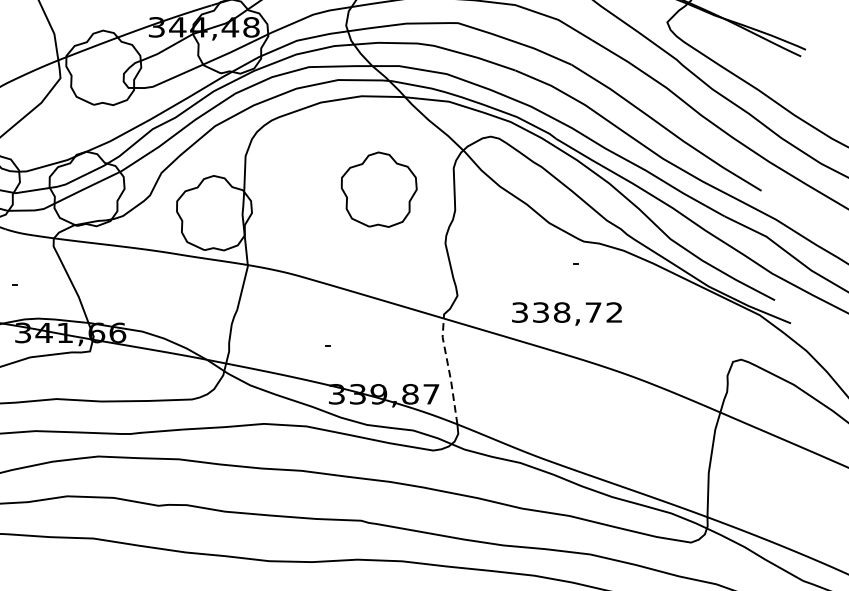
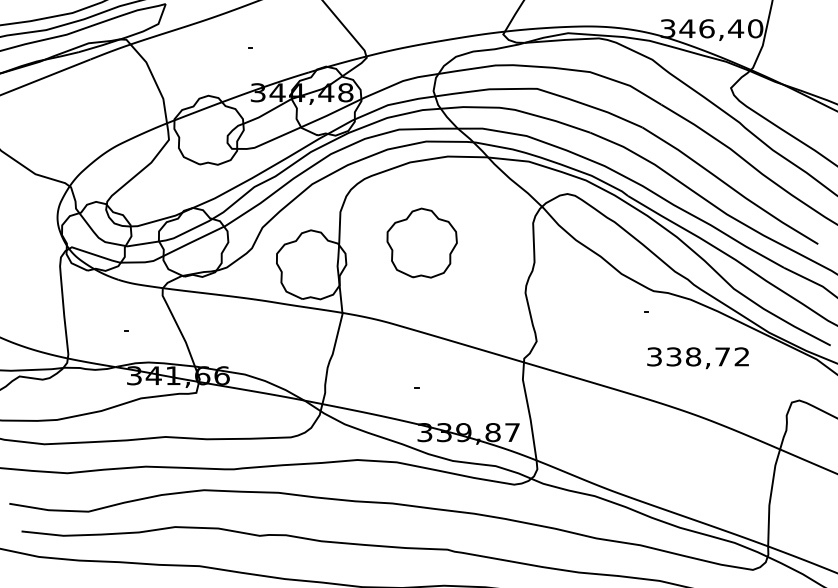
part: (378, 189) -> (421, 242), moved
text: (566, 314) -> (697, 358), moved
line: (448, 371) -> (528, 411), dashed -> solid

